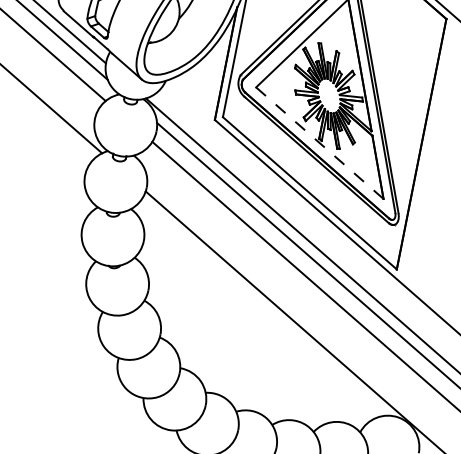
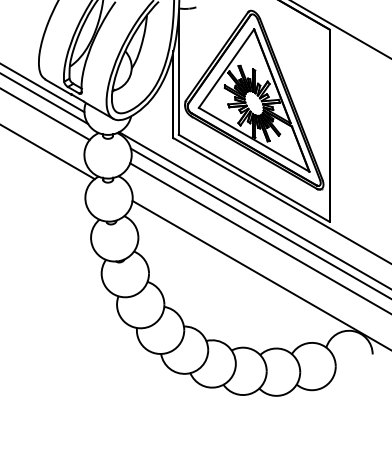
line: (320, 142) -> (254, 139), dashed -> solid

